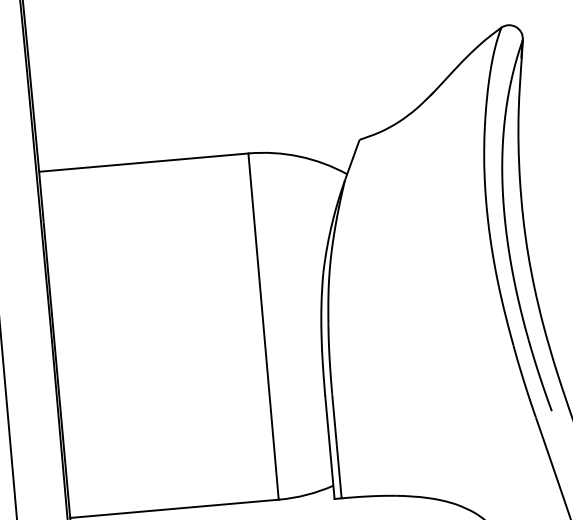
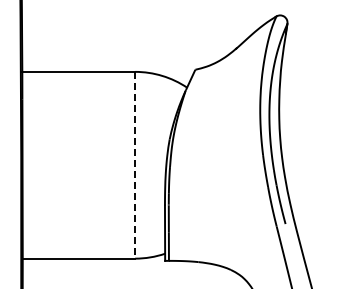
line: (264, 326) -> (135, 165), solid -> dashed

